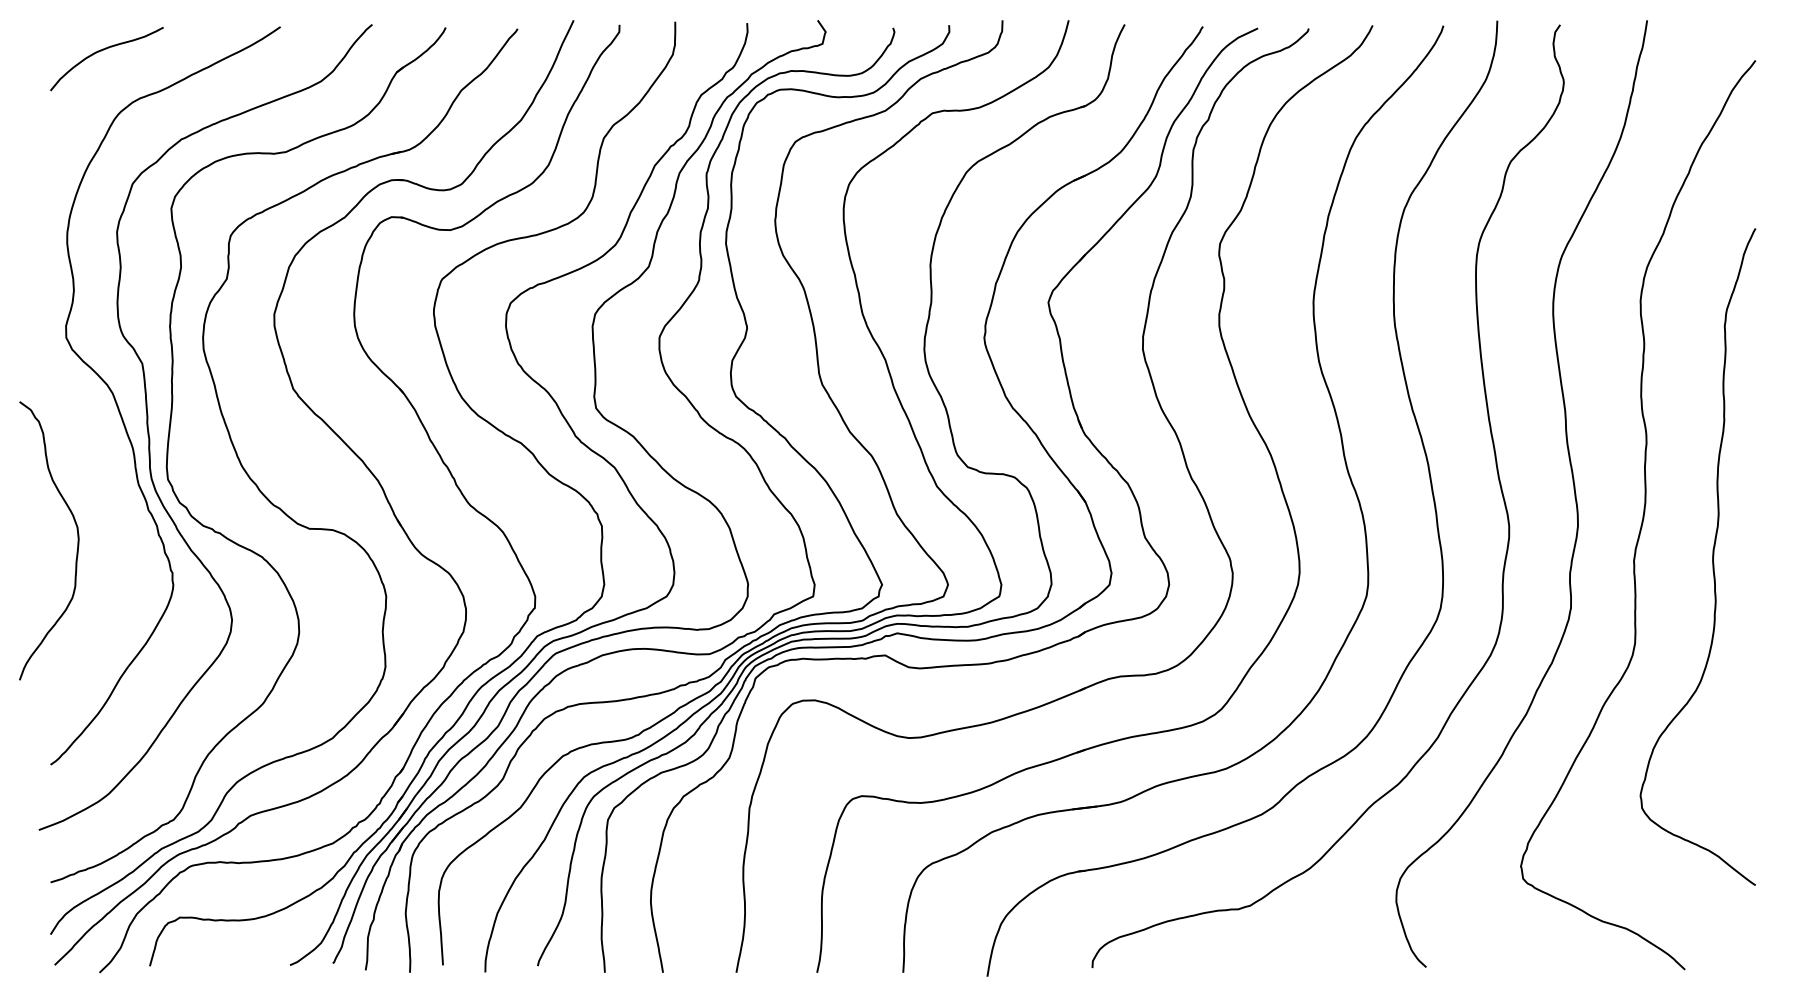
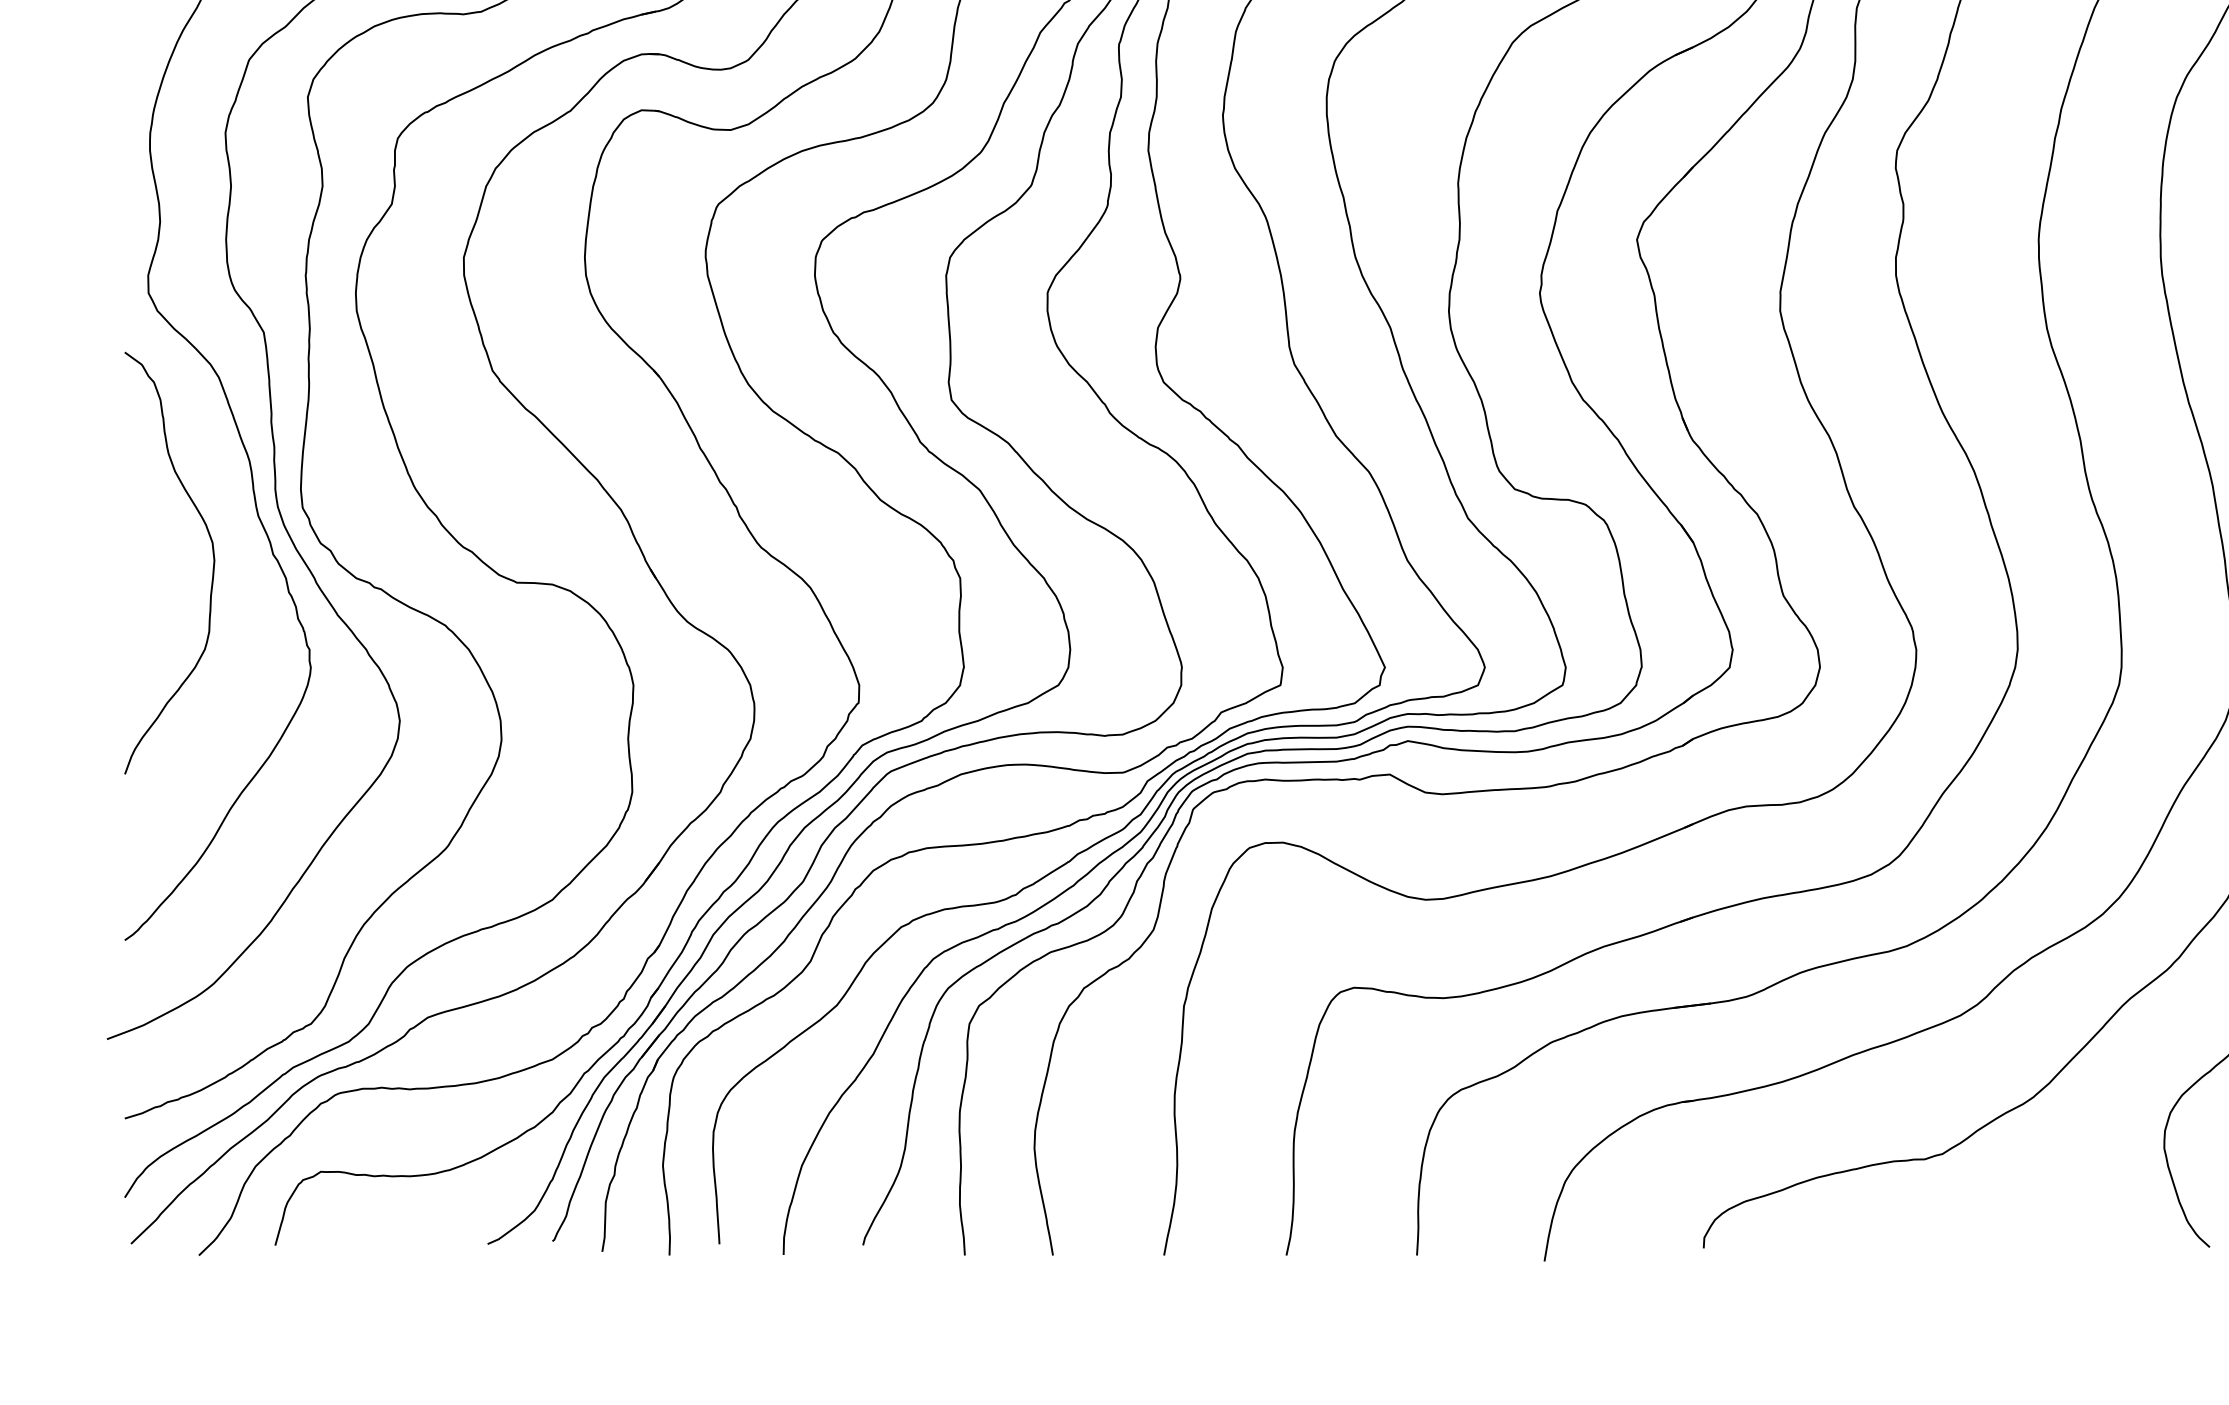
curve: (77, 540) -> (212, 562), moved

